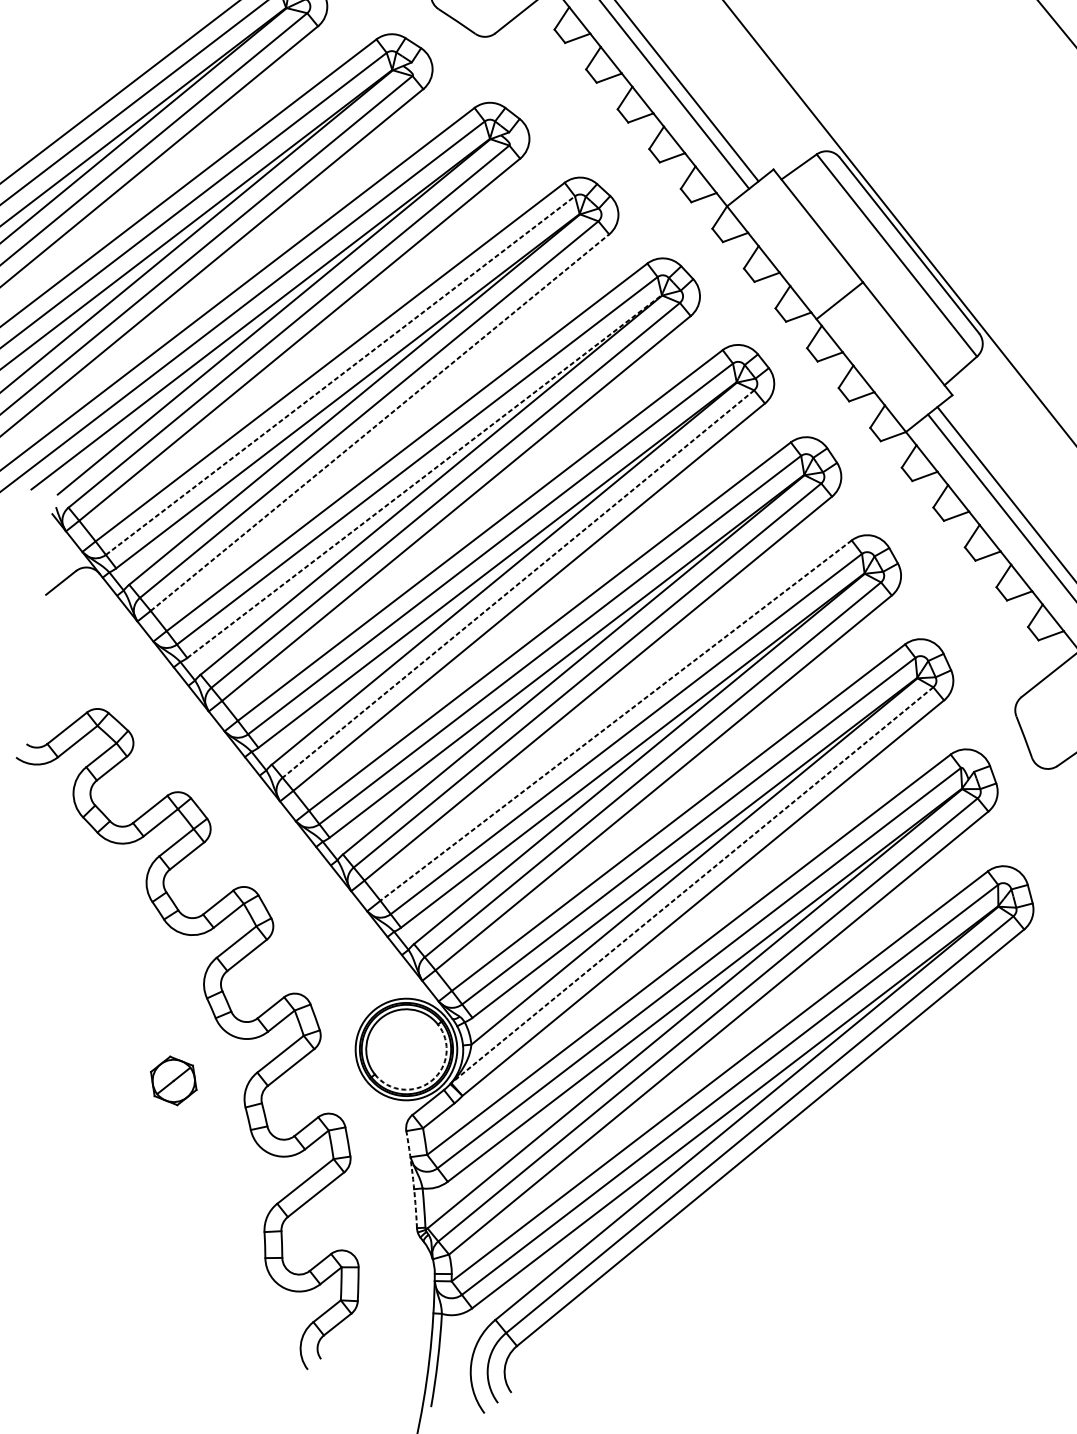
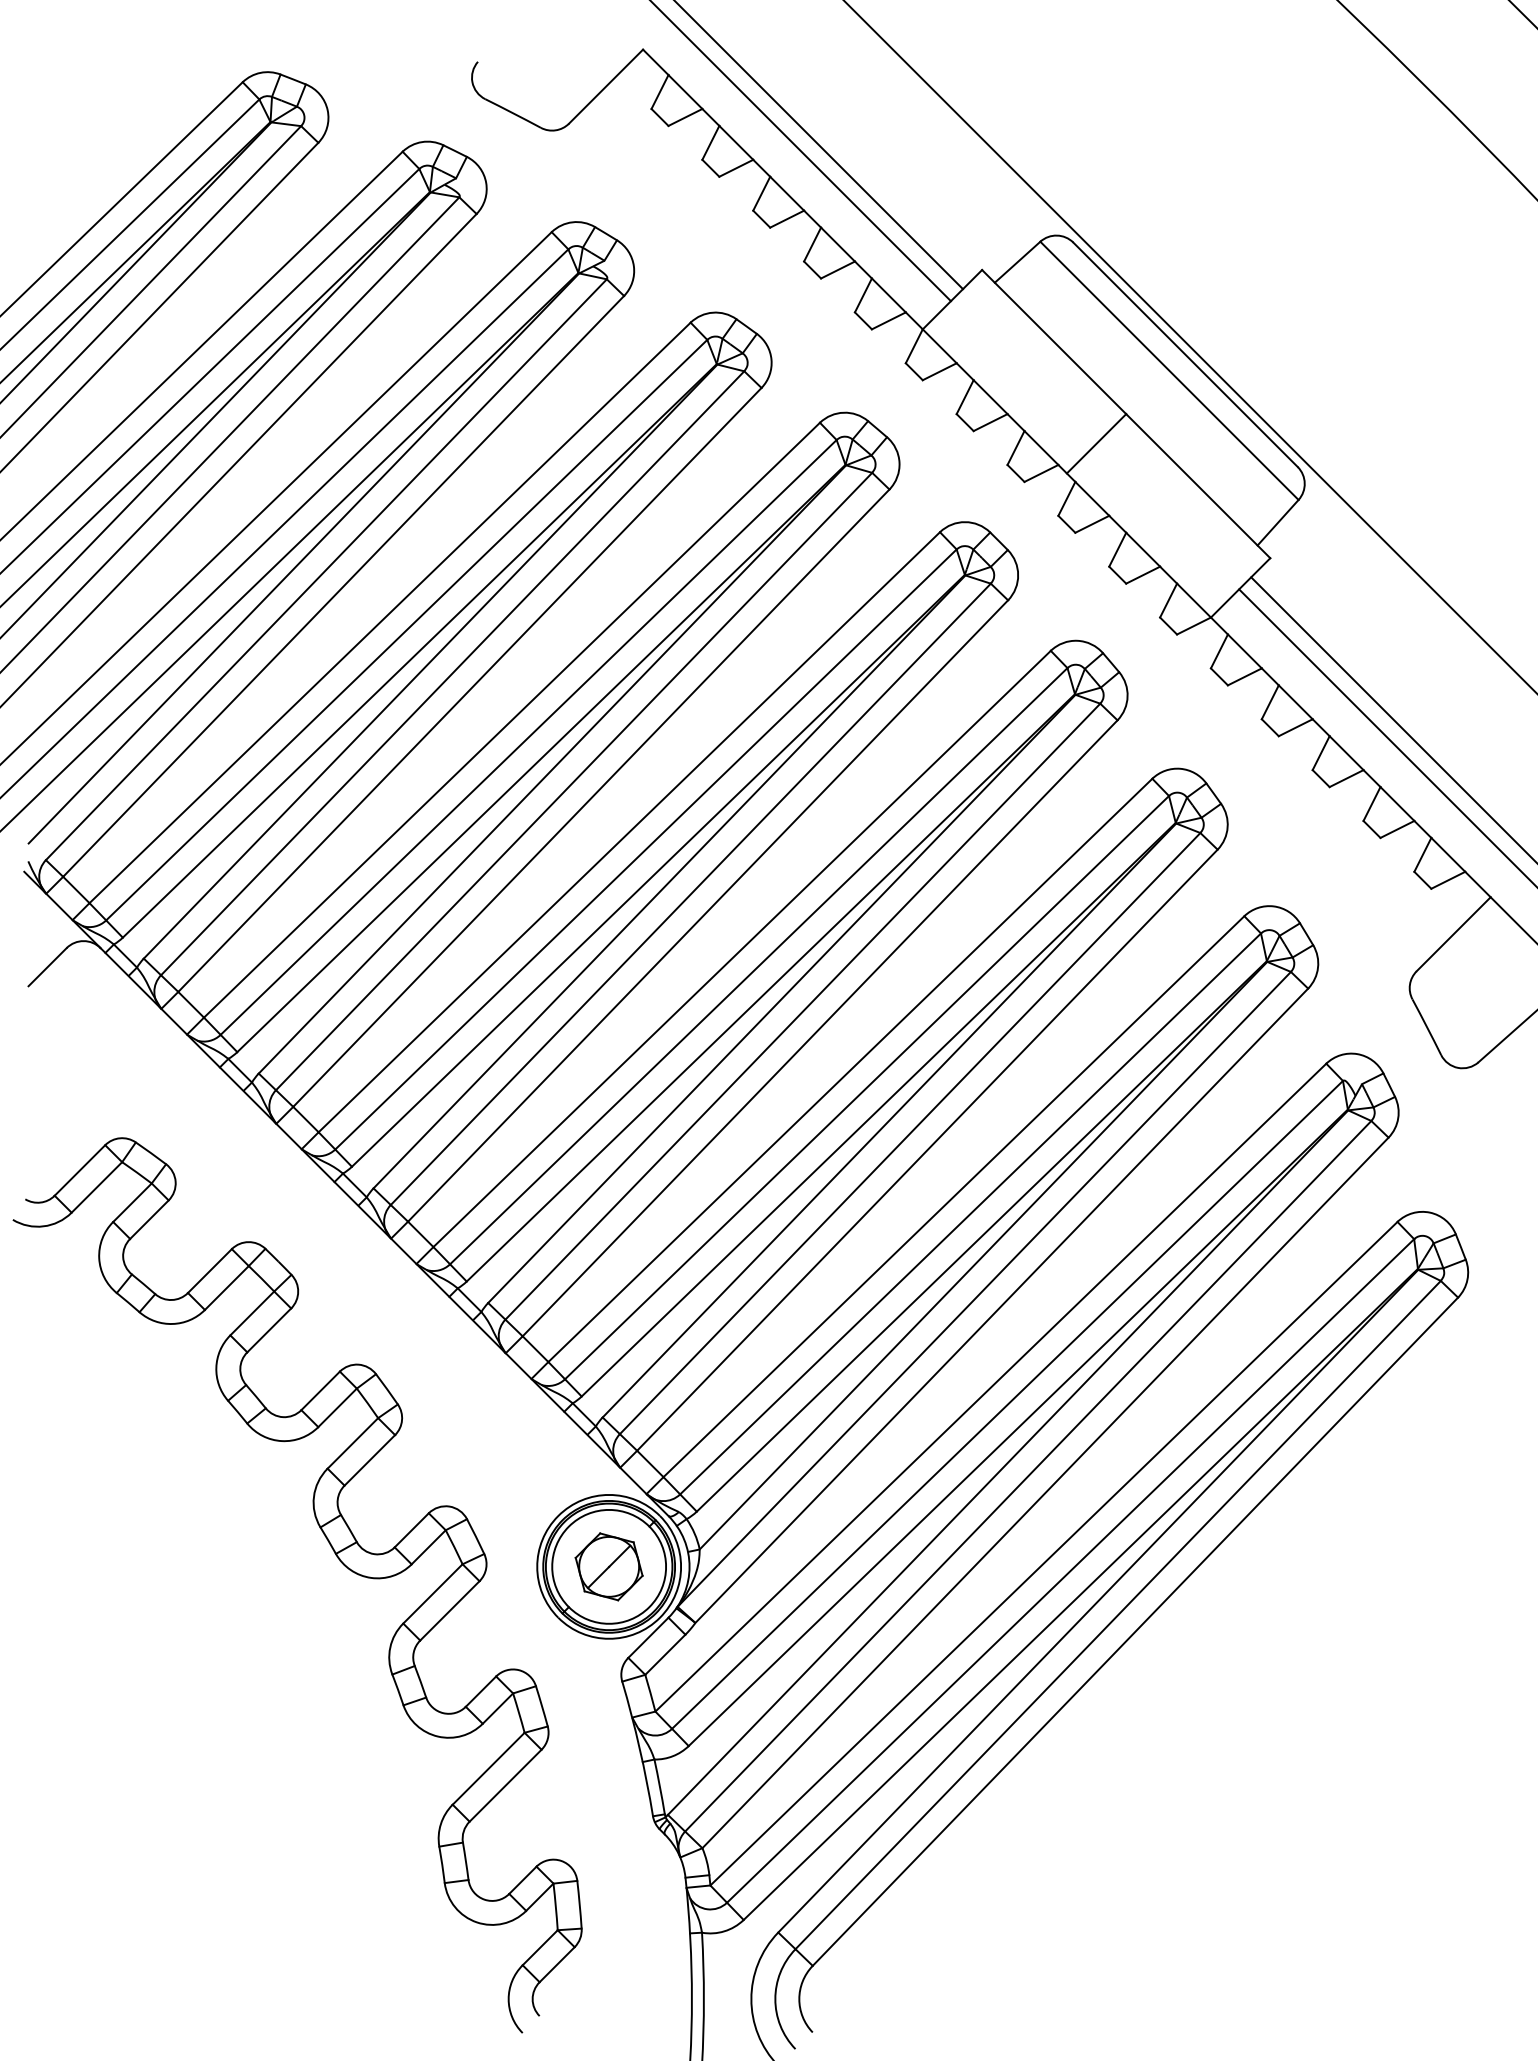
line: (340, 375) -> (406, 630), dashed -> solid
line: (379, 422) -> (469, 689), dashed -> solid
line: (424, 476) -> (541, 758), dashed -> solid
line: (518, 584) -> (690, 894), dashed -> solid
line: (616, 720) -> (850, 1070), dashed -> solid
line: (691, 885) -> (983, 1289), dashed -> solid
part: (173, 1080) -> (608, 1566), moved
arc: (431, 1081) -> (649, 1607), dashed -> solid
arc: (413, 1179) -> (639, 1748), dashed -> solid

